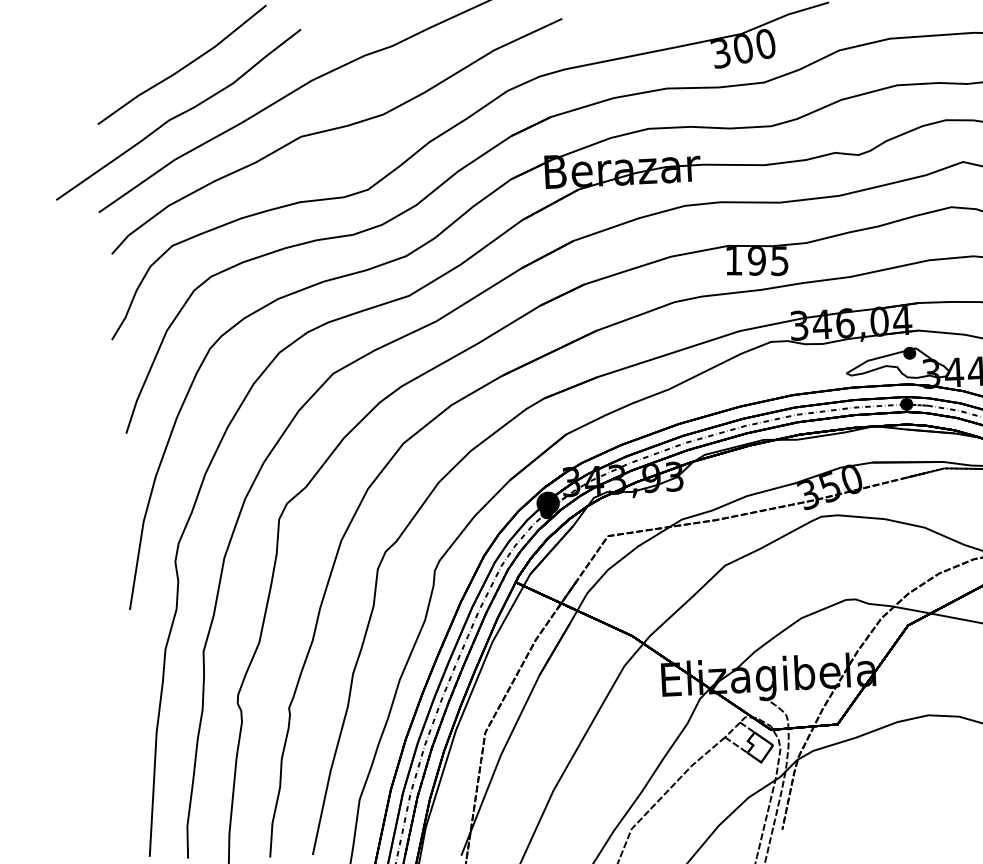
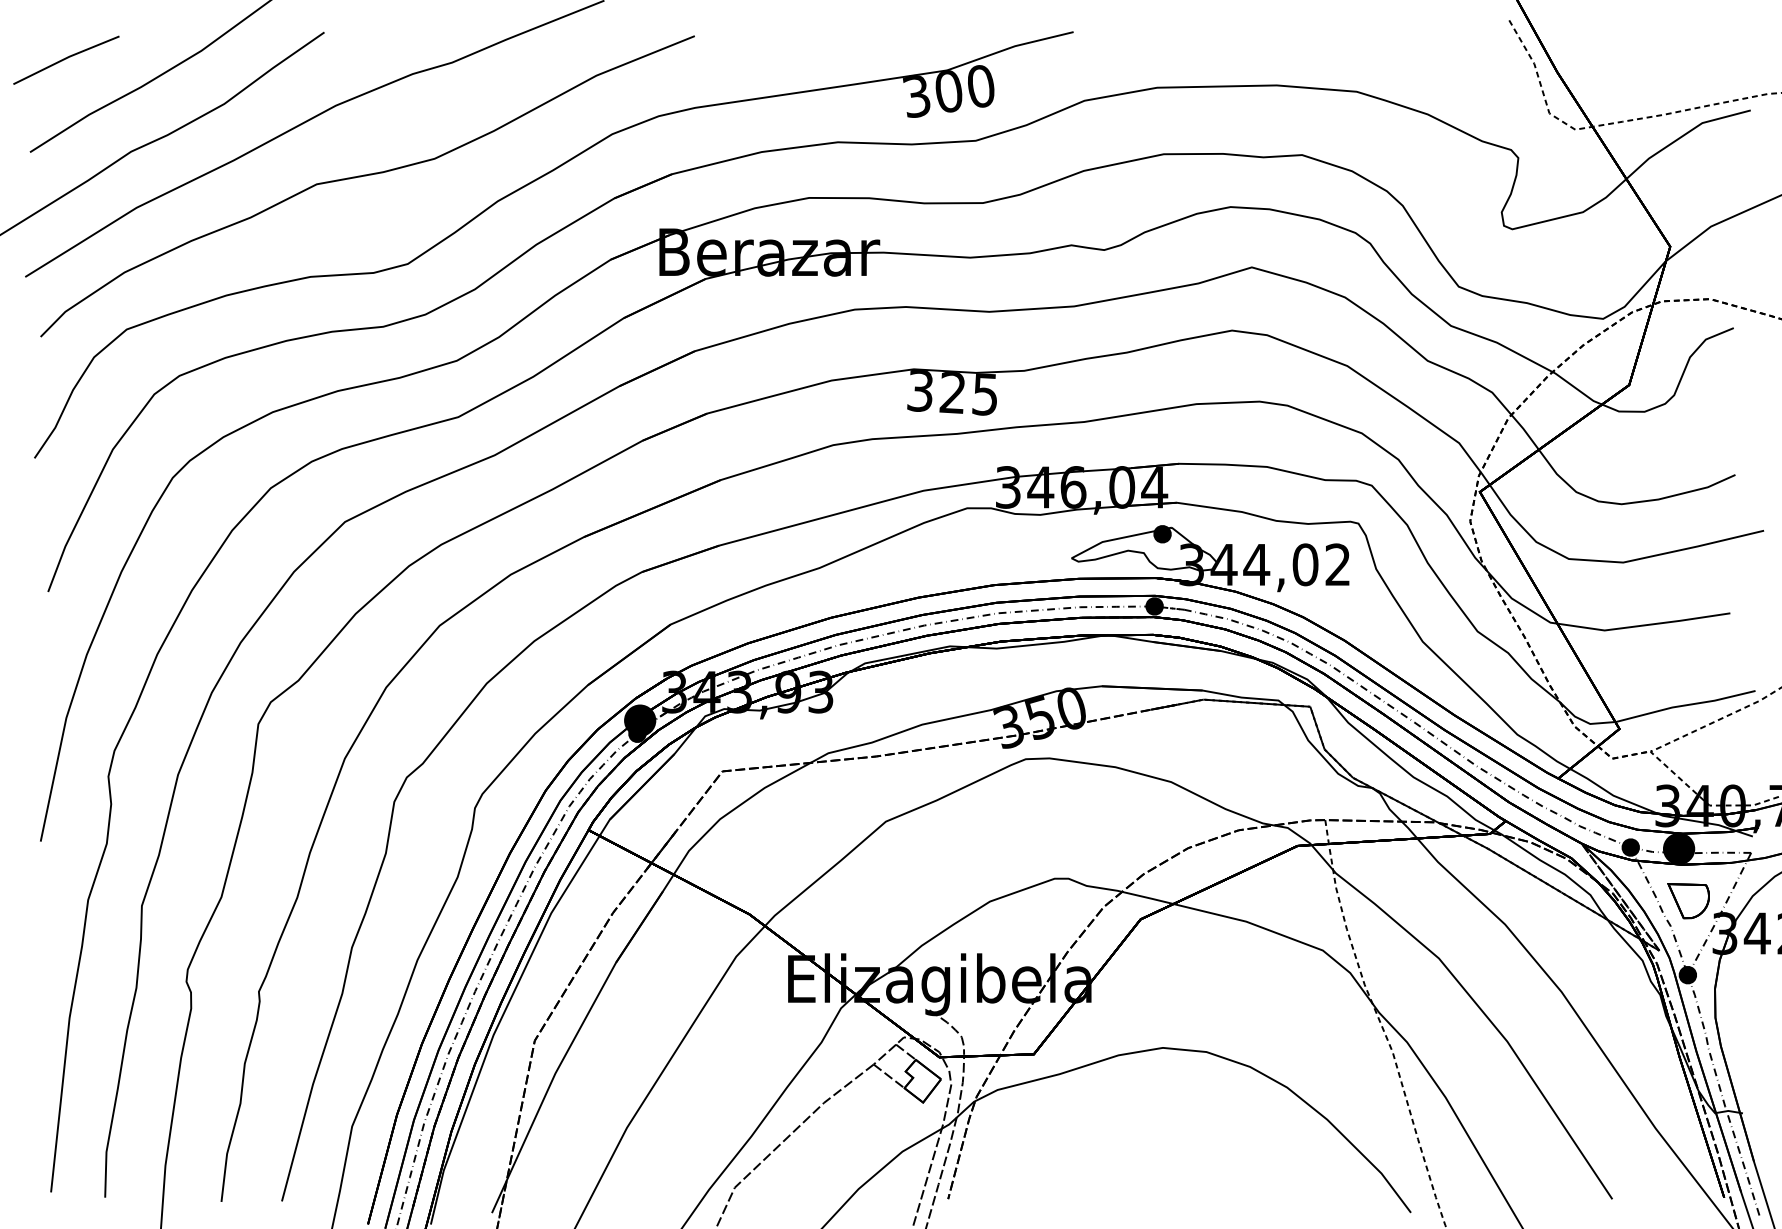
line: (120, 57) -> (66, 59), added
text: (745, 260) -> (936, 391), 195 -> 325

